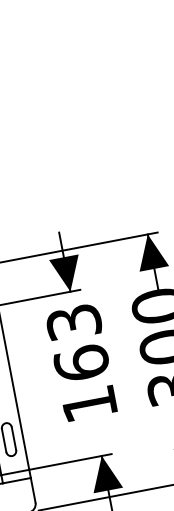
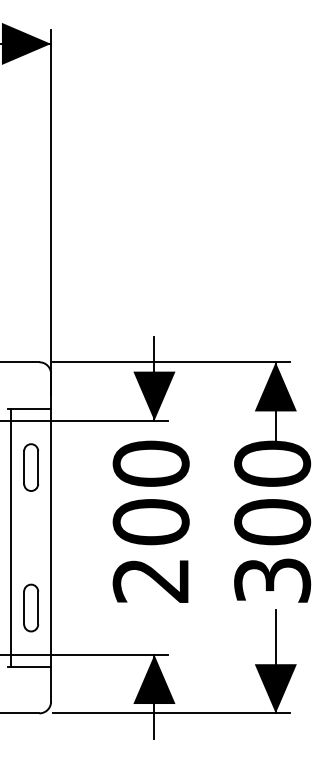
text: (81, 362) -> (150, 521), 163 -> 200

